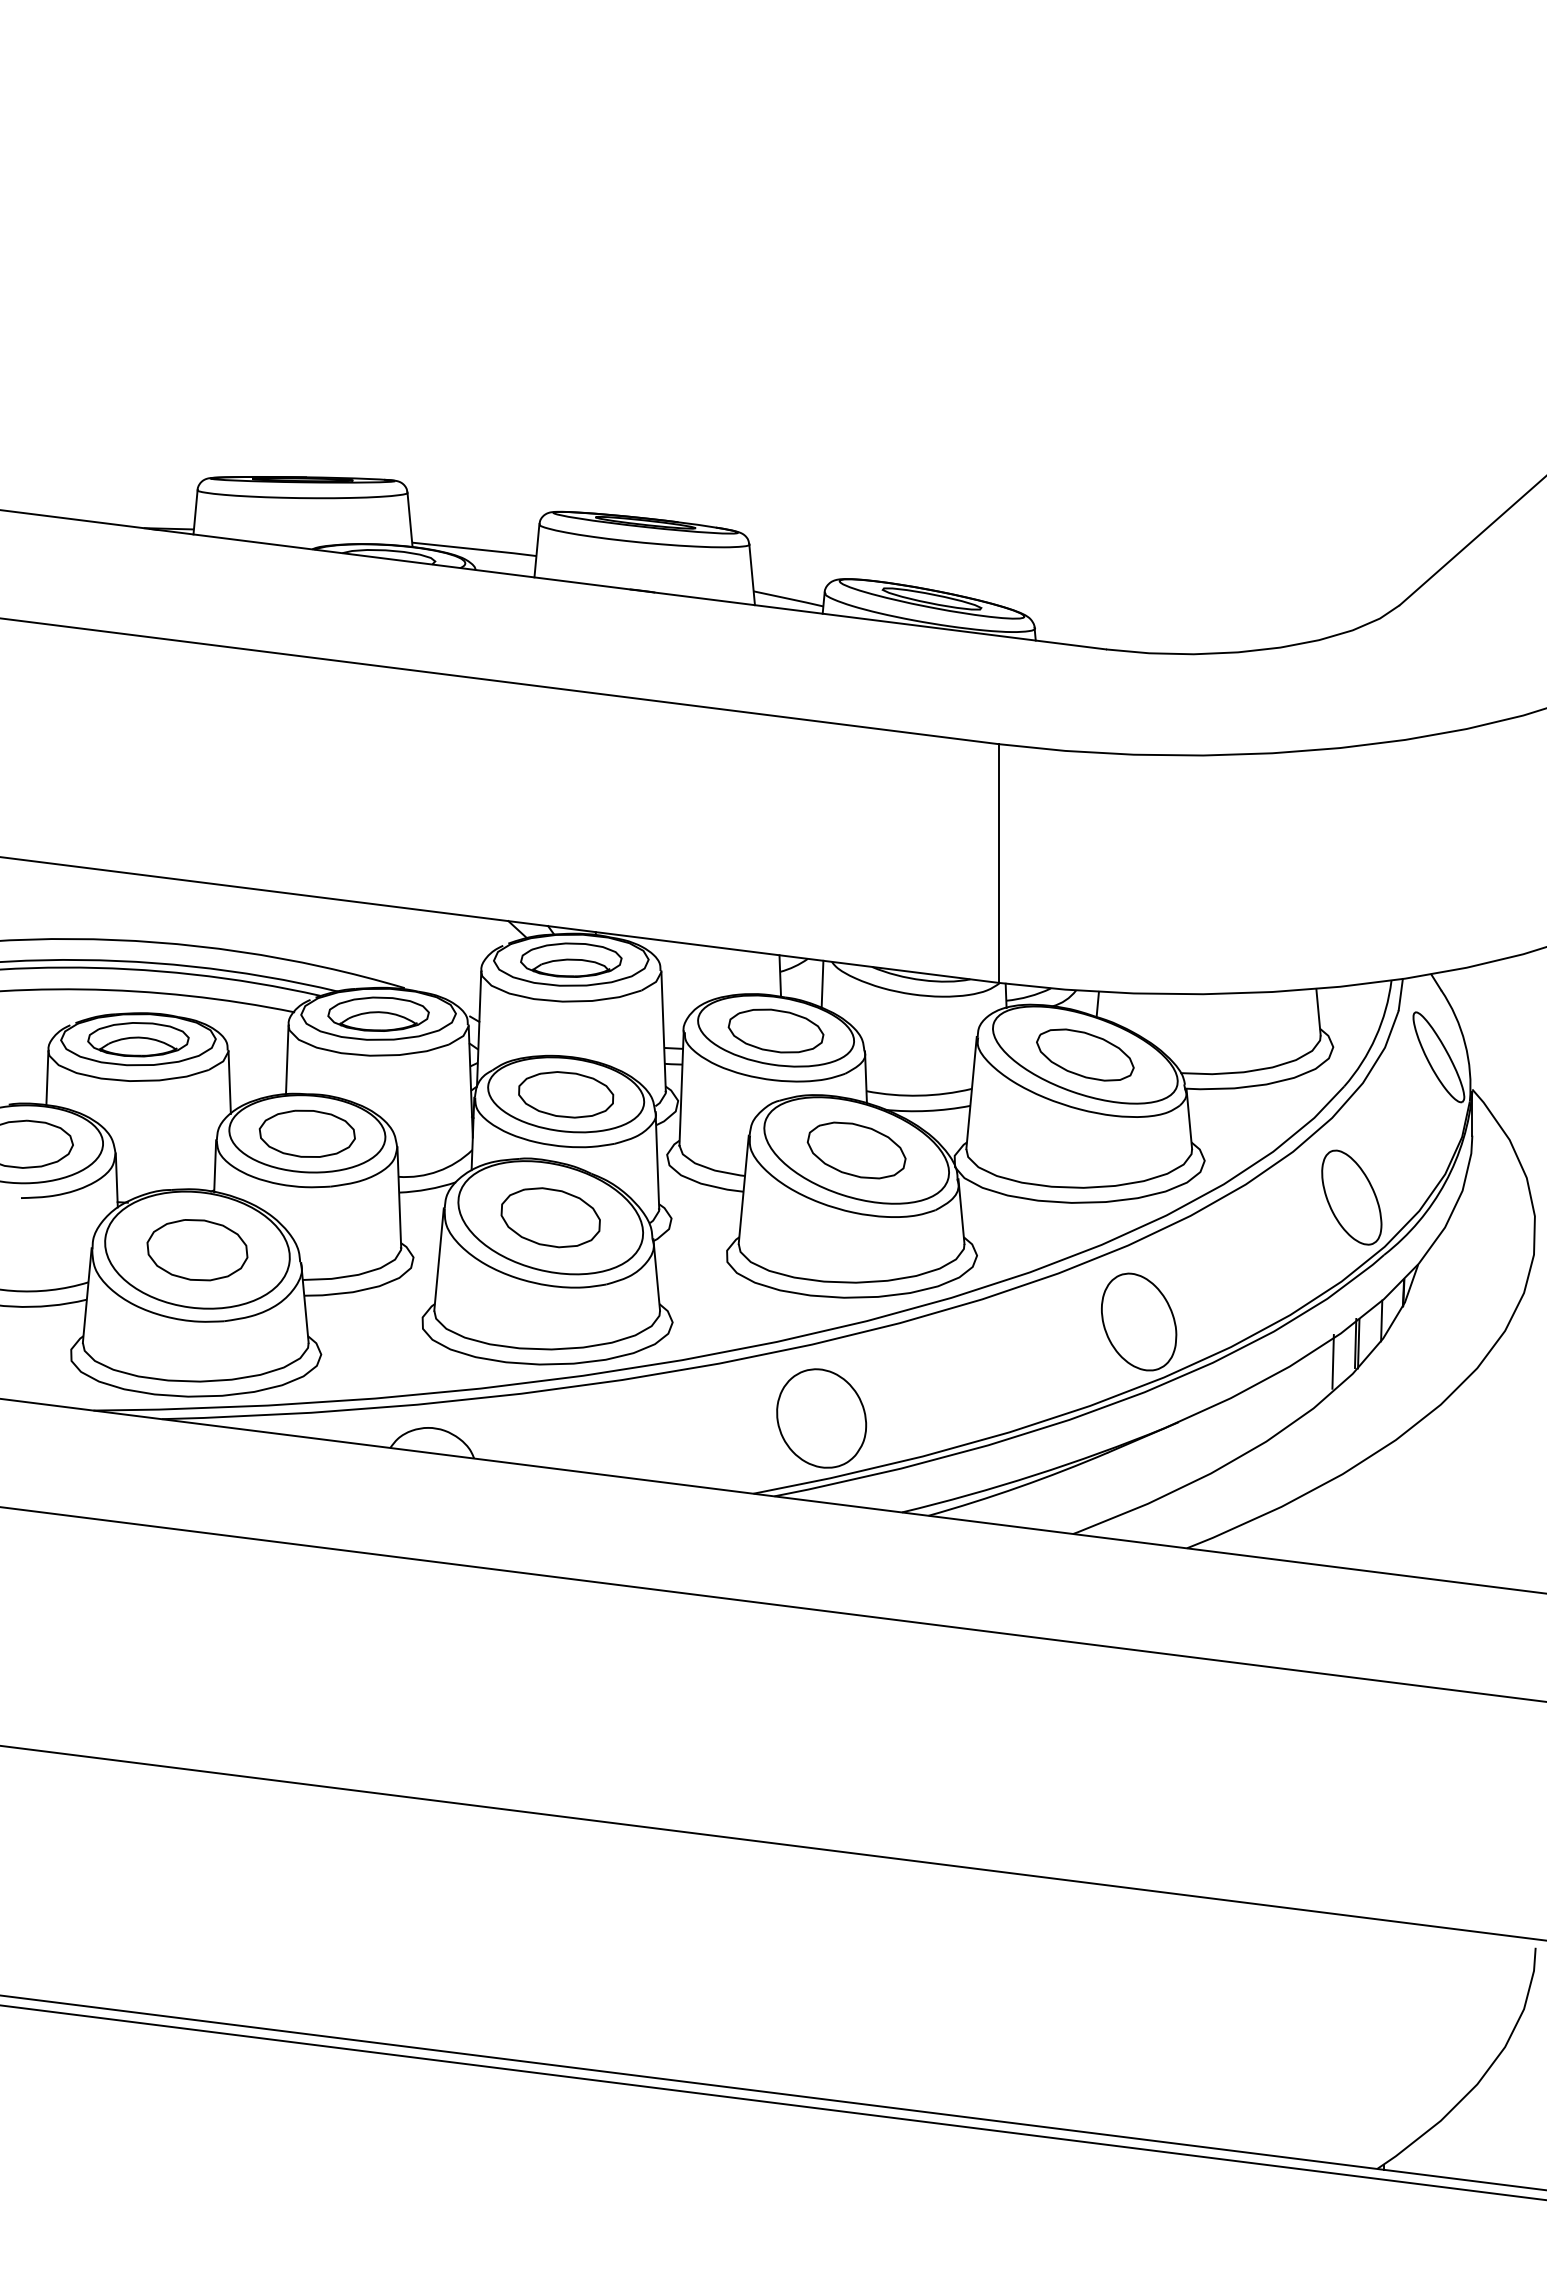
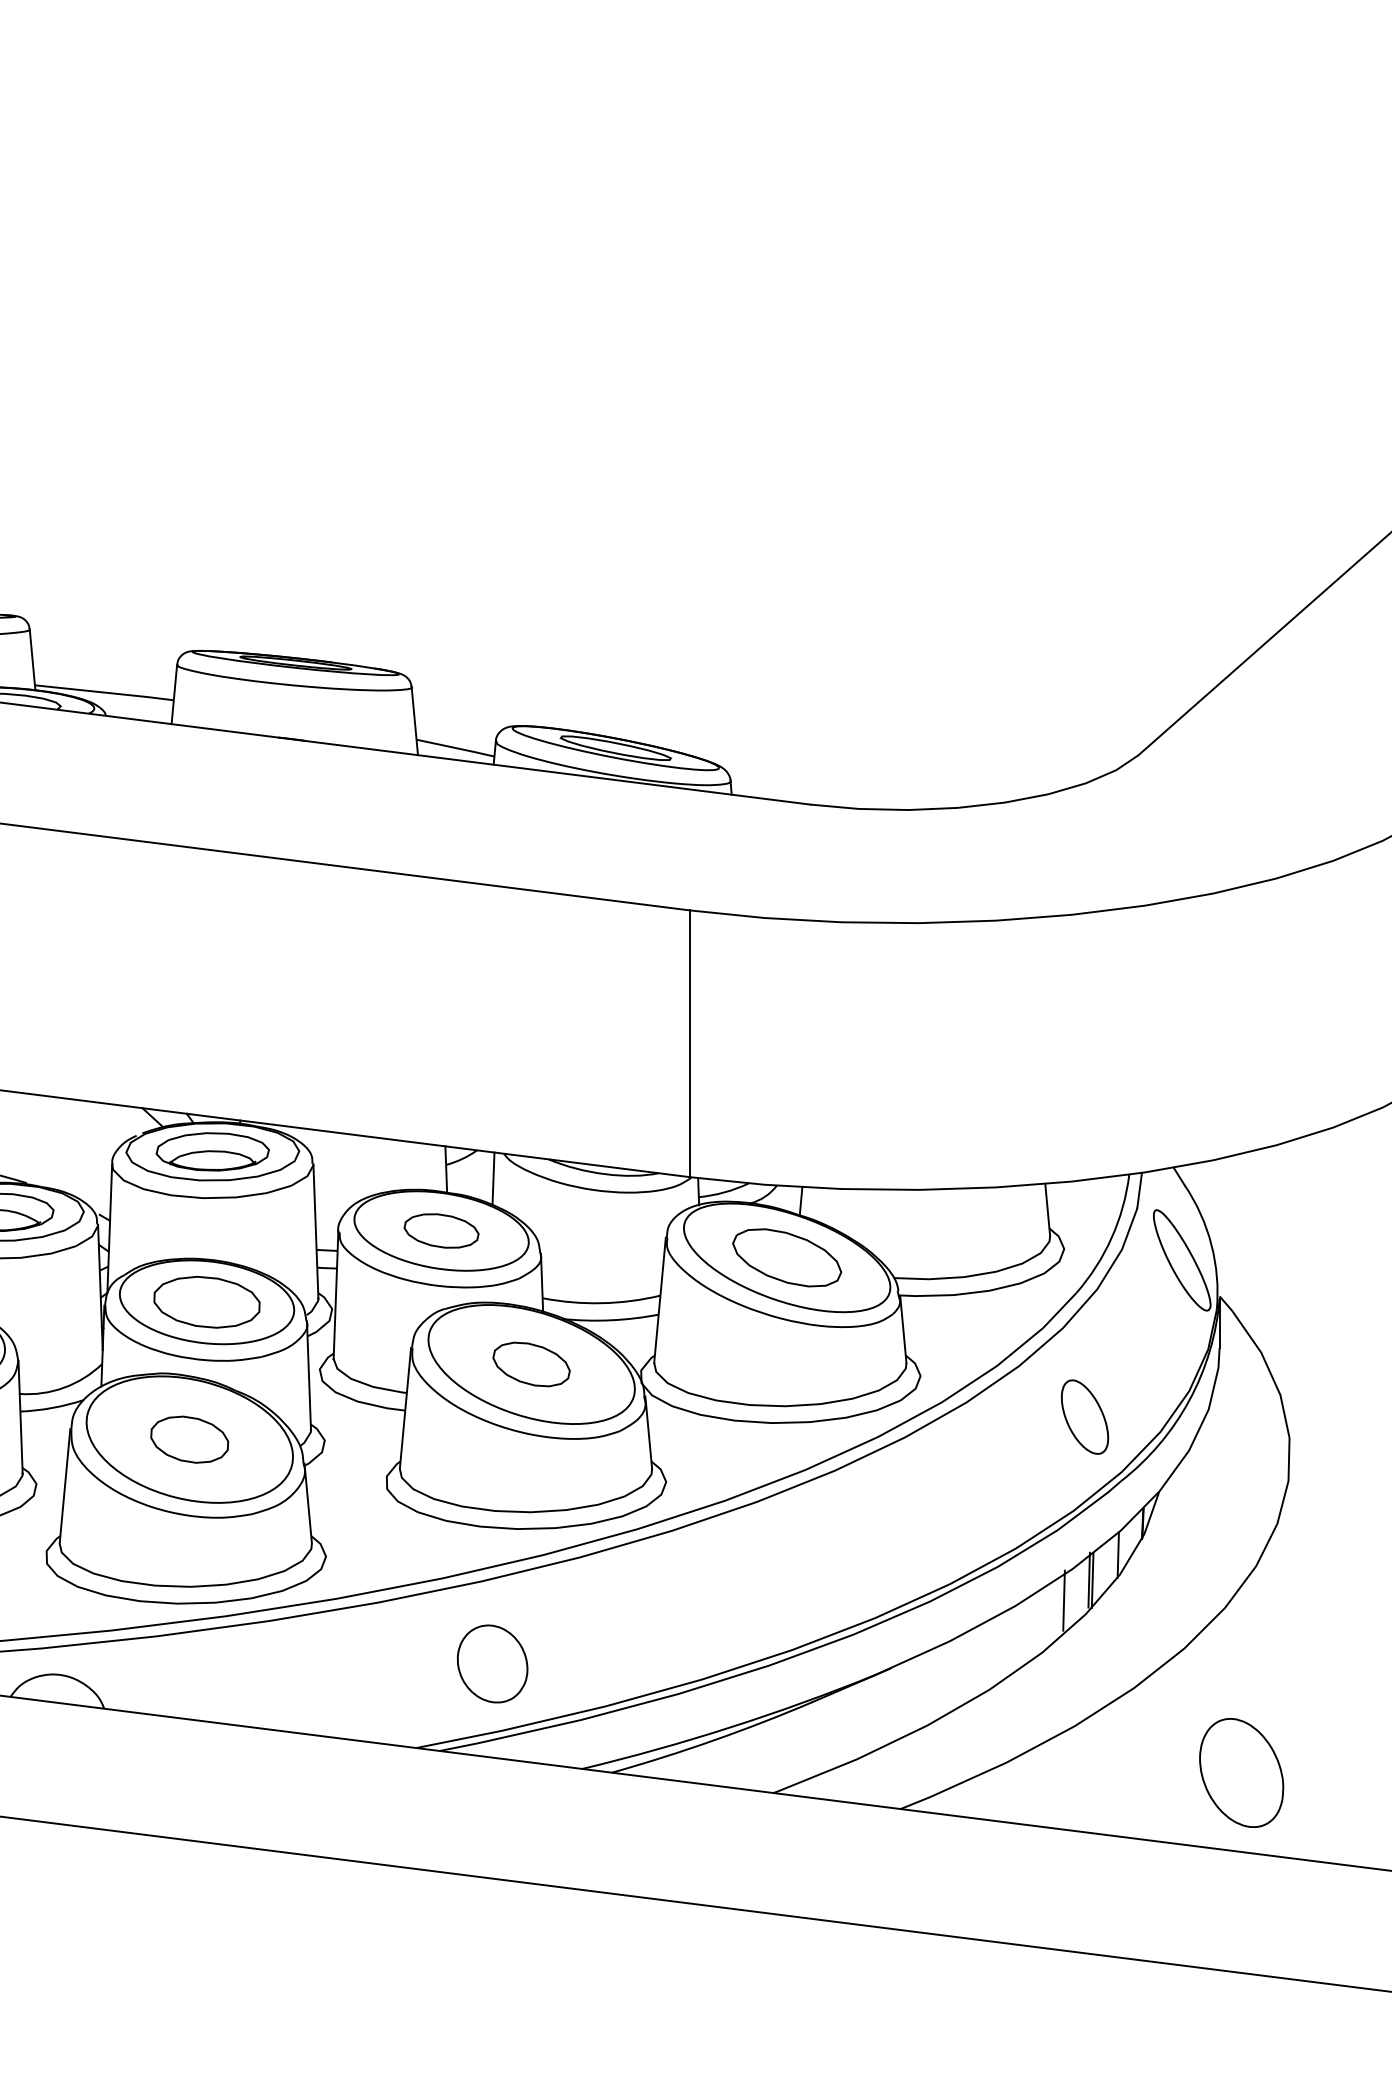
part: (775, 1030) -> (440, 1230), size x0.7
part: (856, 1150) -> (531, 1364), size x0.7
part: (1351, 1197) -> (1084, 1417), size x0.7
part: (550, 1217) -> (189, 1439), size x0.7
part: (1139, 1321) -> (1242, 1772), moved
part: (821, 1418) -> (492, 1663), size x0.7

